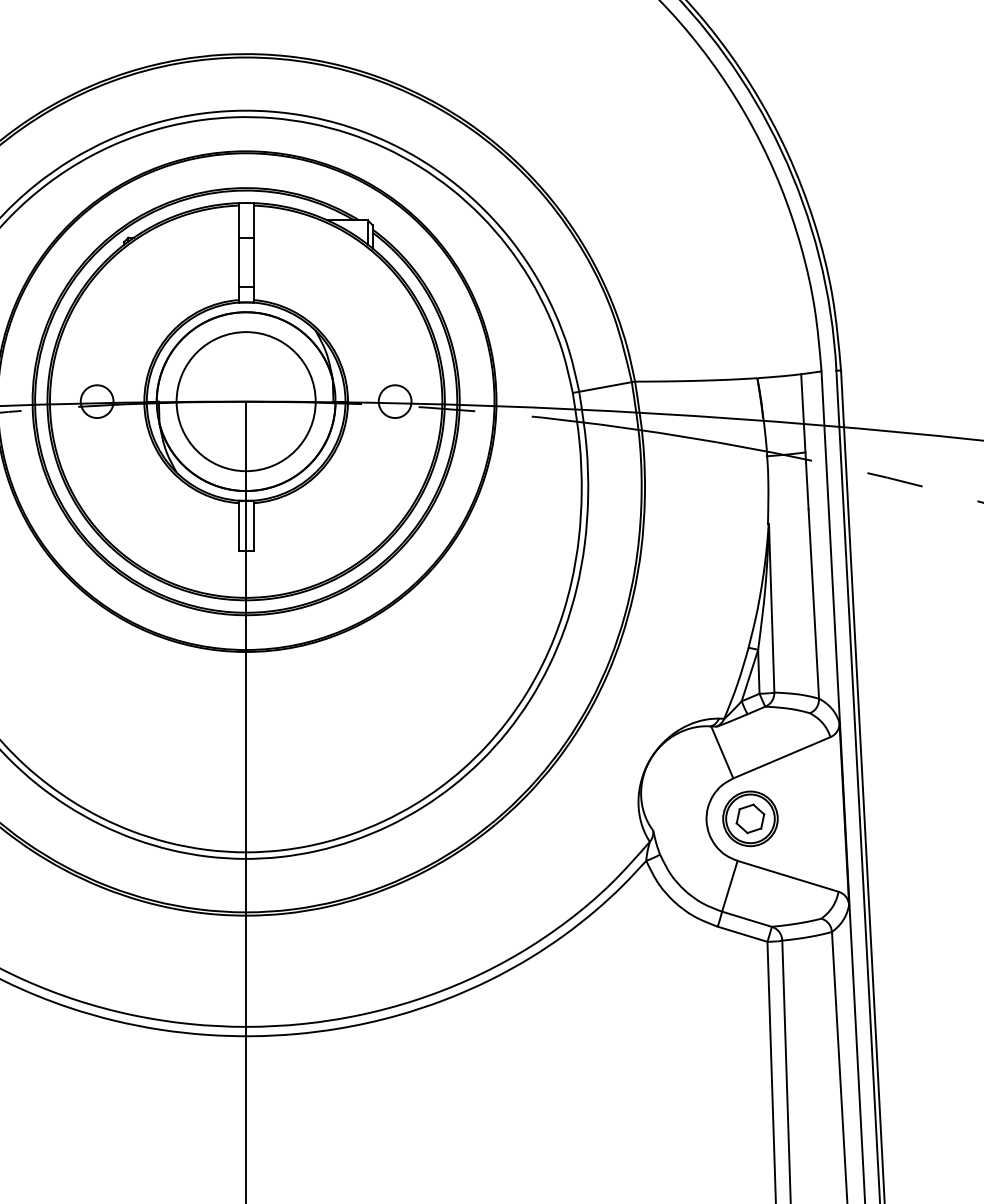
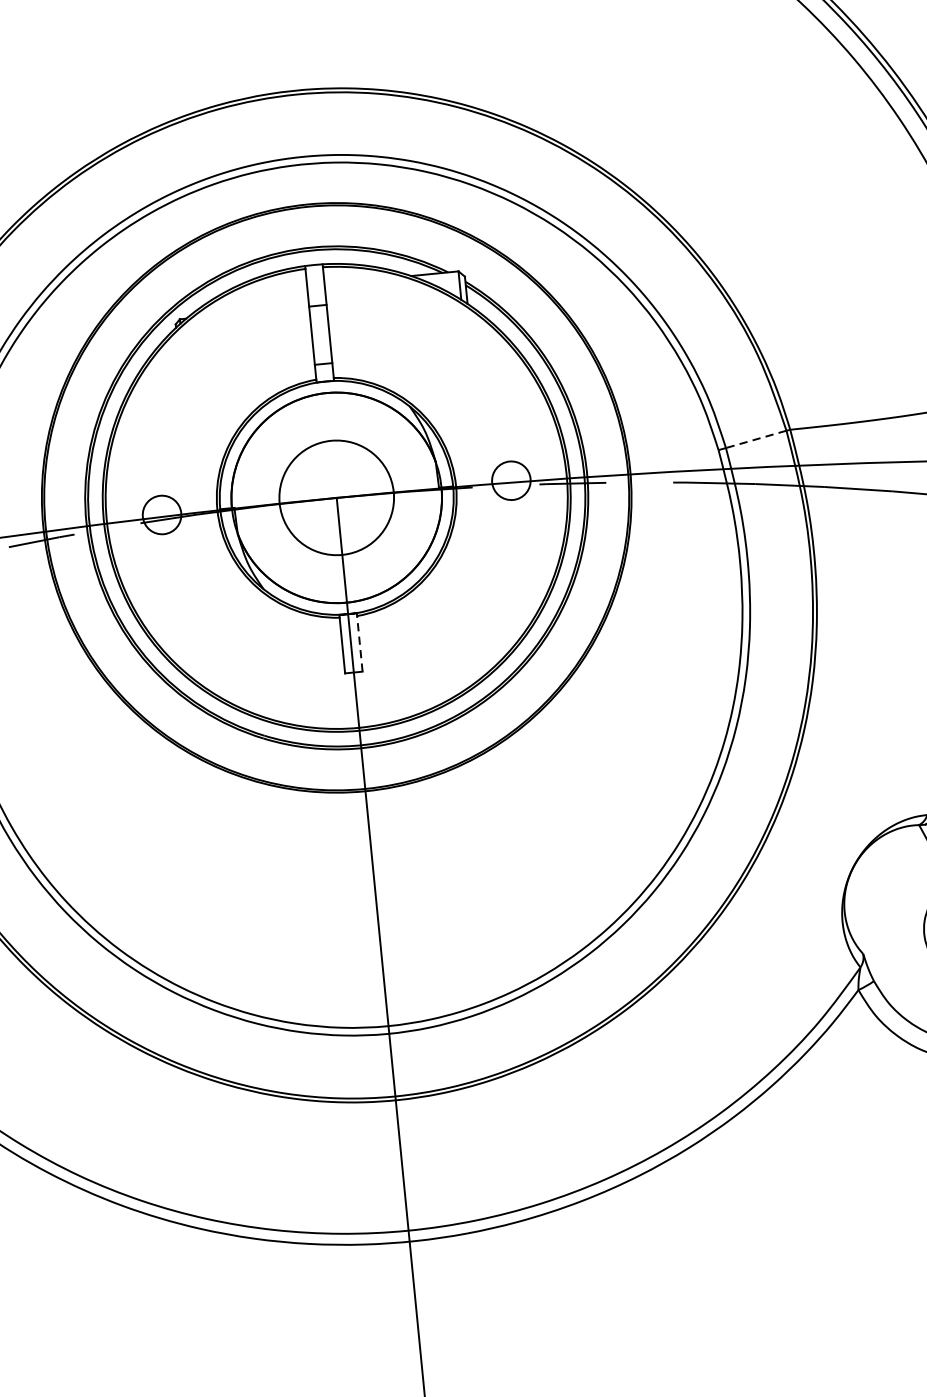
line: (605, 386) -> (756, 438), solid -> dashed
circle: (245, 401) -> (335, 497), size x0.7
line: (253, 526) -> (359, 643), solid -> dashed

